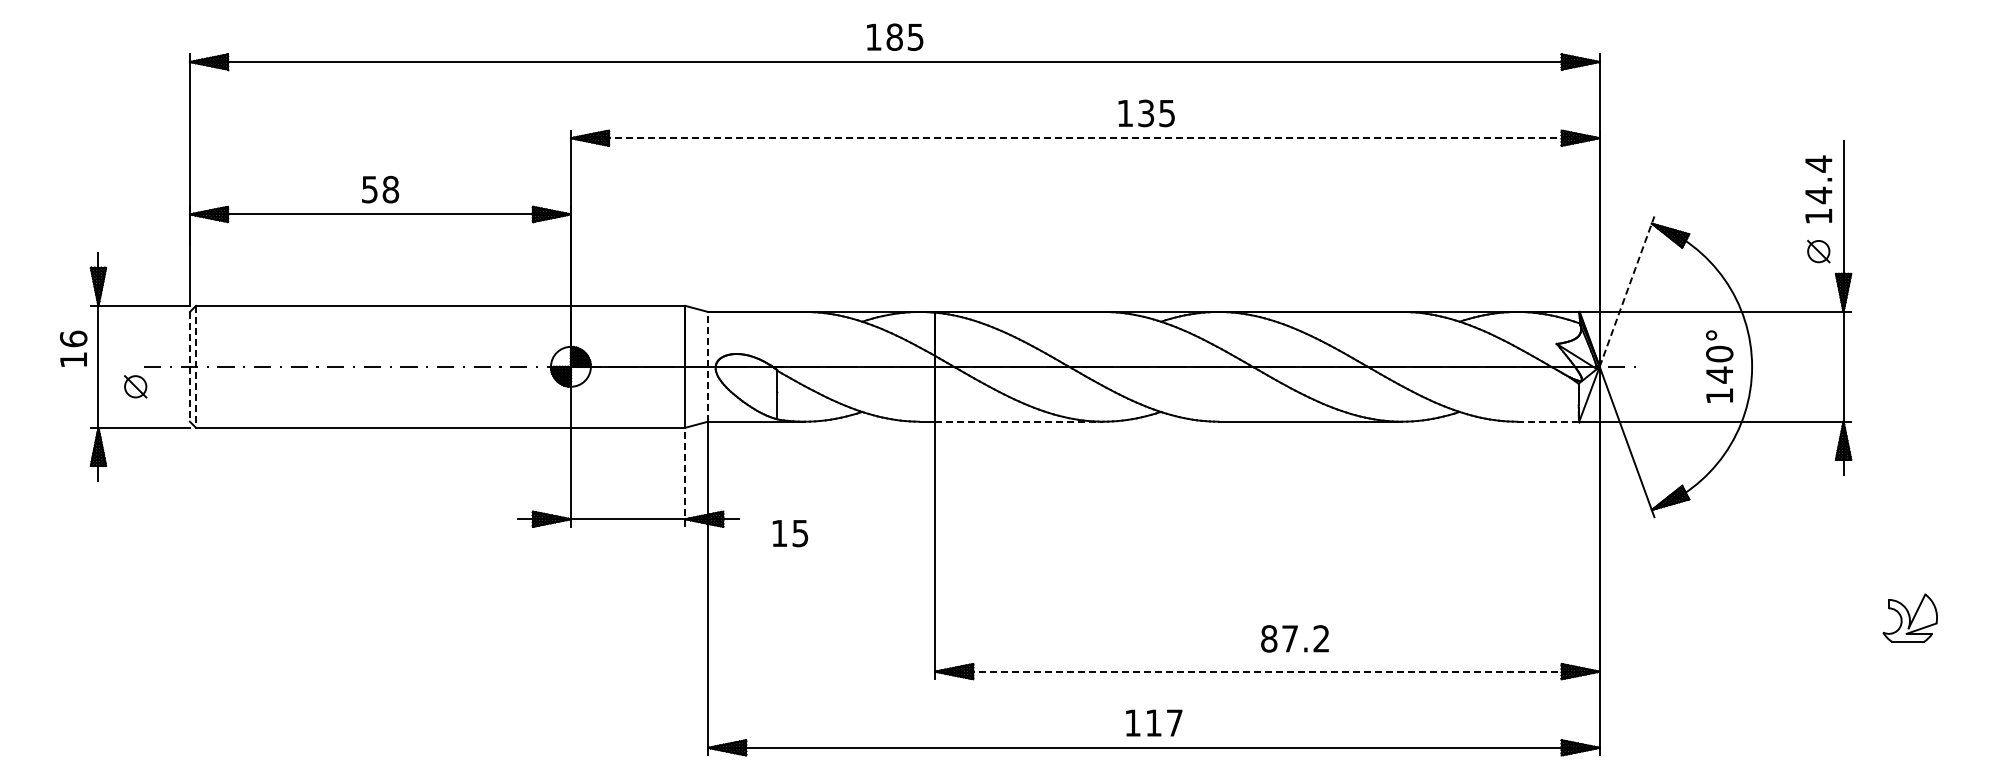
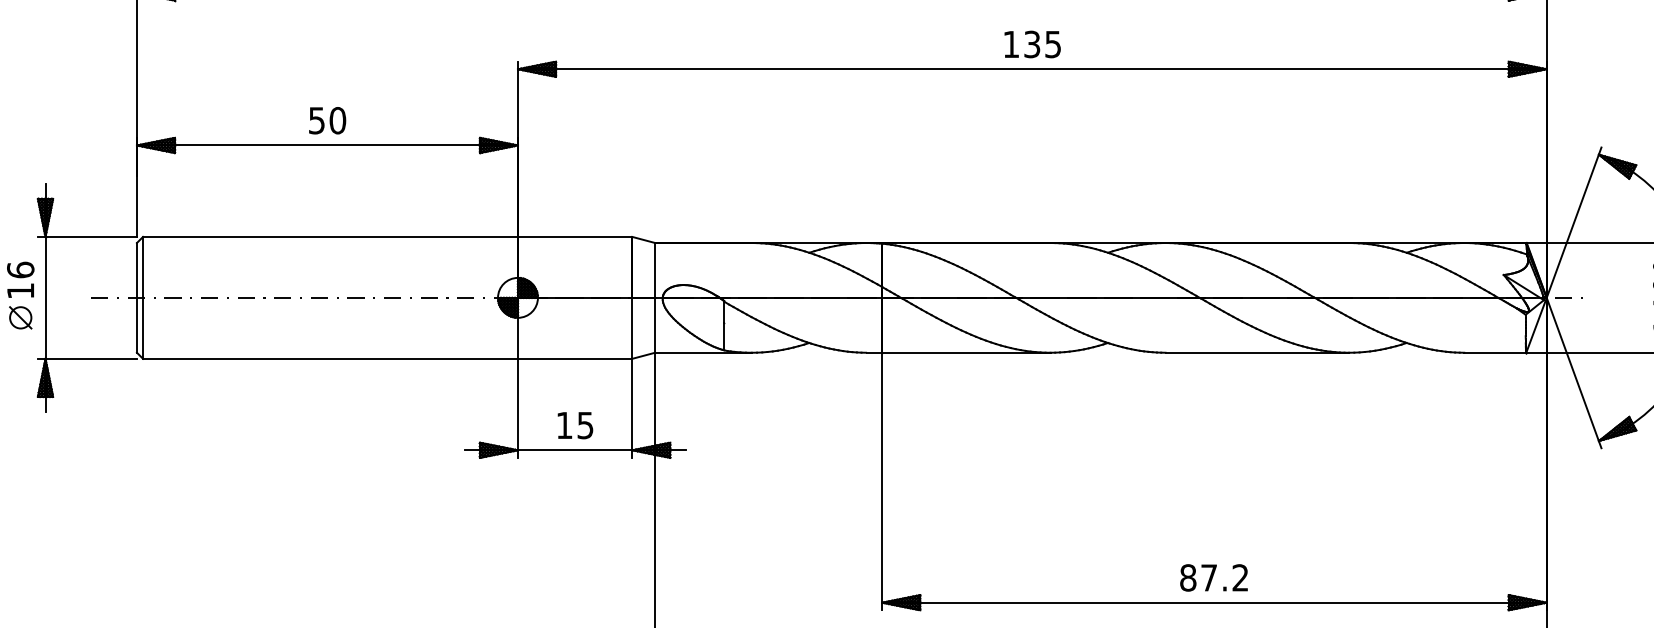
text: (1146, 113) -> (1032, 44), moved
line: (1085, 138) -> (1032, 69), dashed -> solid
text: (390, 189) -> (337, 120), 58 -> 50
line: (1627, 291) -> (1574, 222), dashed -> solid
line: (189, 366) -> (136, 297), dashed -> solid
line: (196, 366) -> (143, 297), dashed -> solid
line: (708, 366) -> (655, 297), dashed -> solid
part: (135, 386) -> (20, 317), moved
line: (1019, 421) -> (966, 352), dashed -> solid
line: (1548, 421) -> (1495, 352), dashed -> solid
line: (685, 477) -> (632, 408), dashed -> solid
text: (790, 533) -> (575, 425), moved
text: (1294, 638) -> (1213, 577), moved
line: (1267, 671) -> (1214, 602), dashed -> solid

